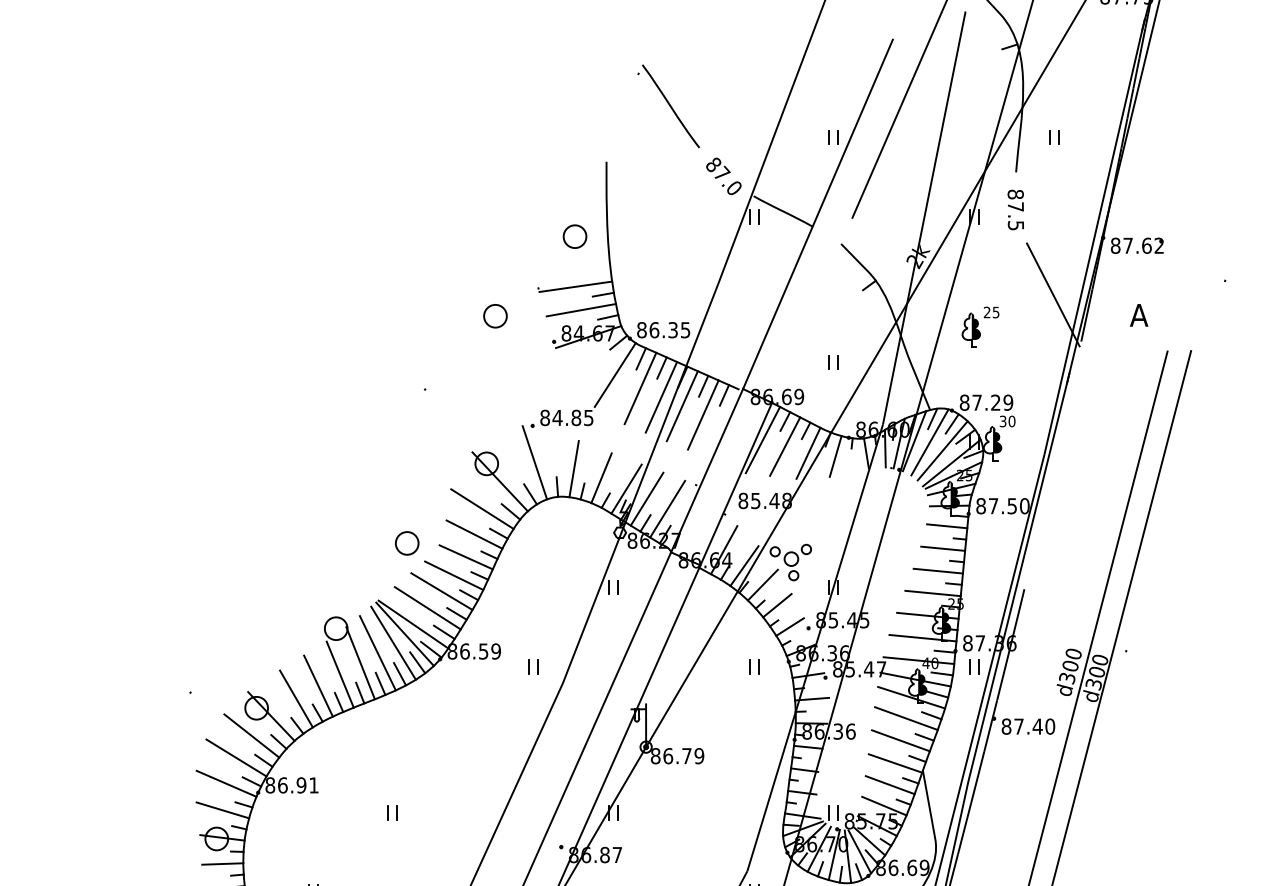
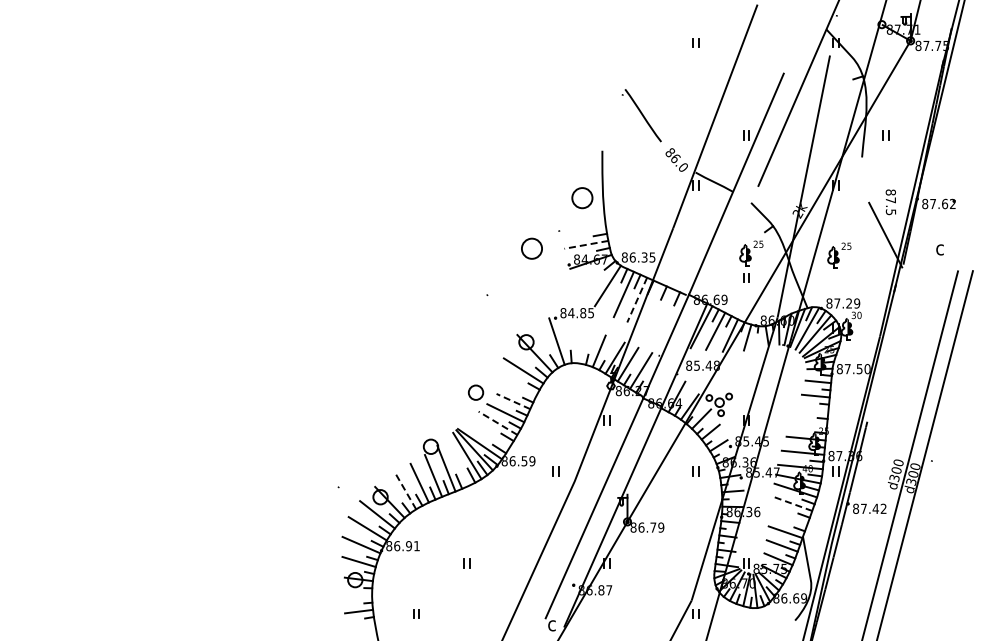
text: (723, 174) -> (676, 158), 87.0 -> 86.0
text: (1015, 210) -> (890, 202), moved
circle: (575, 237) -> (582, 198), size x1.4
line: (575, 285) -> (582, 229), removed
line: (579, 309) -> (585, 244), solid -> dashed
circle: (494, 315) -> (531, 248), size x1.4
text: (1138, 315) -> (939, 248), A -> c
part: (841, 323) -> (751, 253), added
line: (661, 397) -> (637, 300), solid -> dashed
line: (682, 405) -> (650, 305), removed
line: (702, 415) -> (663, 311), removed
line: (573, 468) -> (581, 345), removed
line: (474, 535) -> (518, 387), removed
line: (464, 557) -> (512, 401), solid -> dashed
line: (937, 569) -> (812, 409), removed
line: (442, 591) -> (498, 423), solid -> dashed
line: (931, 593) -> (808, 424), removed
line: (426, 607) -> (488, 433), removed
line: (377, 651) -> (457, 461), removed
line: (295, 699) -> (405, 491), solid -> dashed
line: (906, 718) -> (792, 503), solid -> dashed
text: (1049, 726) -> (883, 508), 87.40 -> 87.42
line: (900, 740) -> (788, 517), removed
line: (223, 863) -> (359, 595), removed

